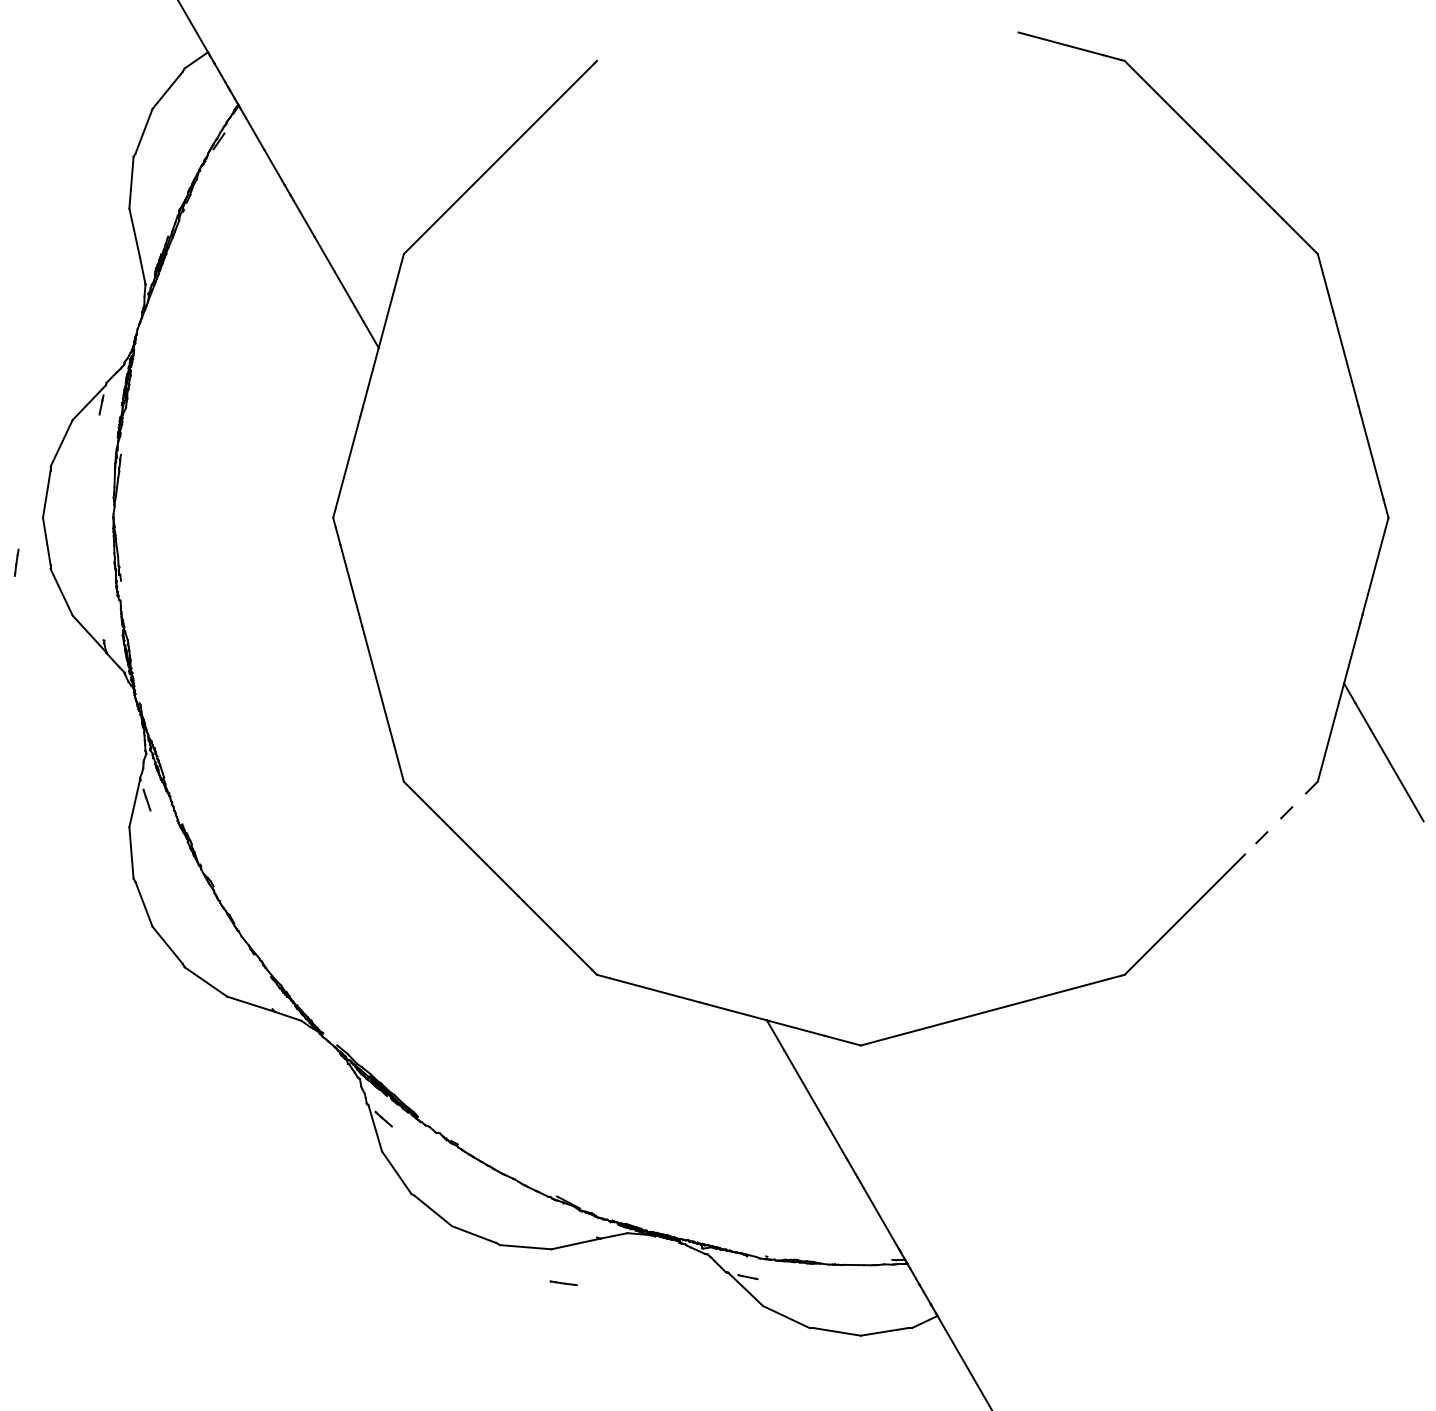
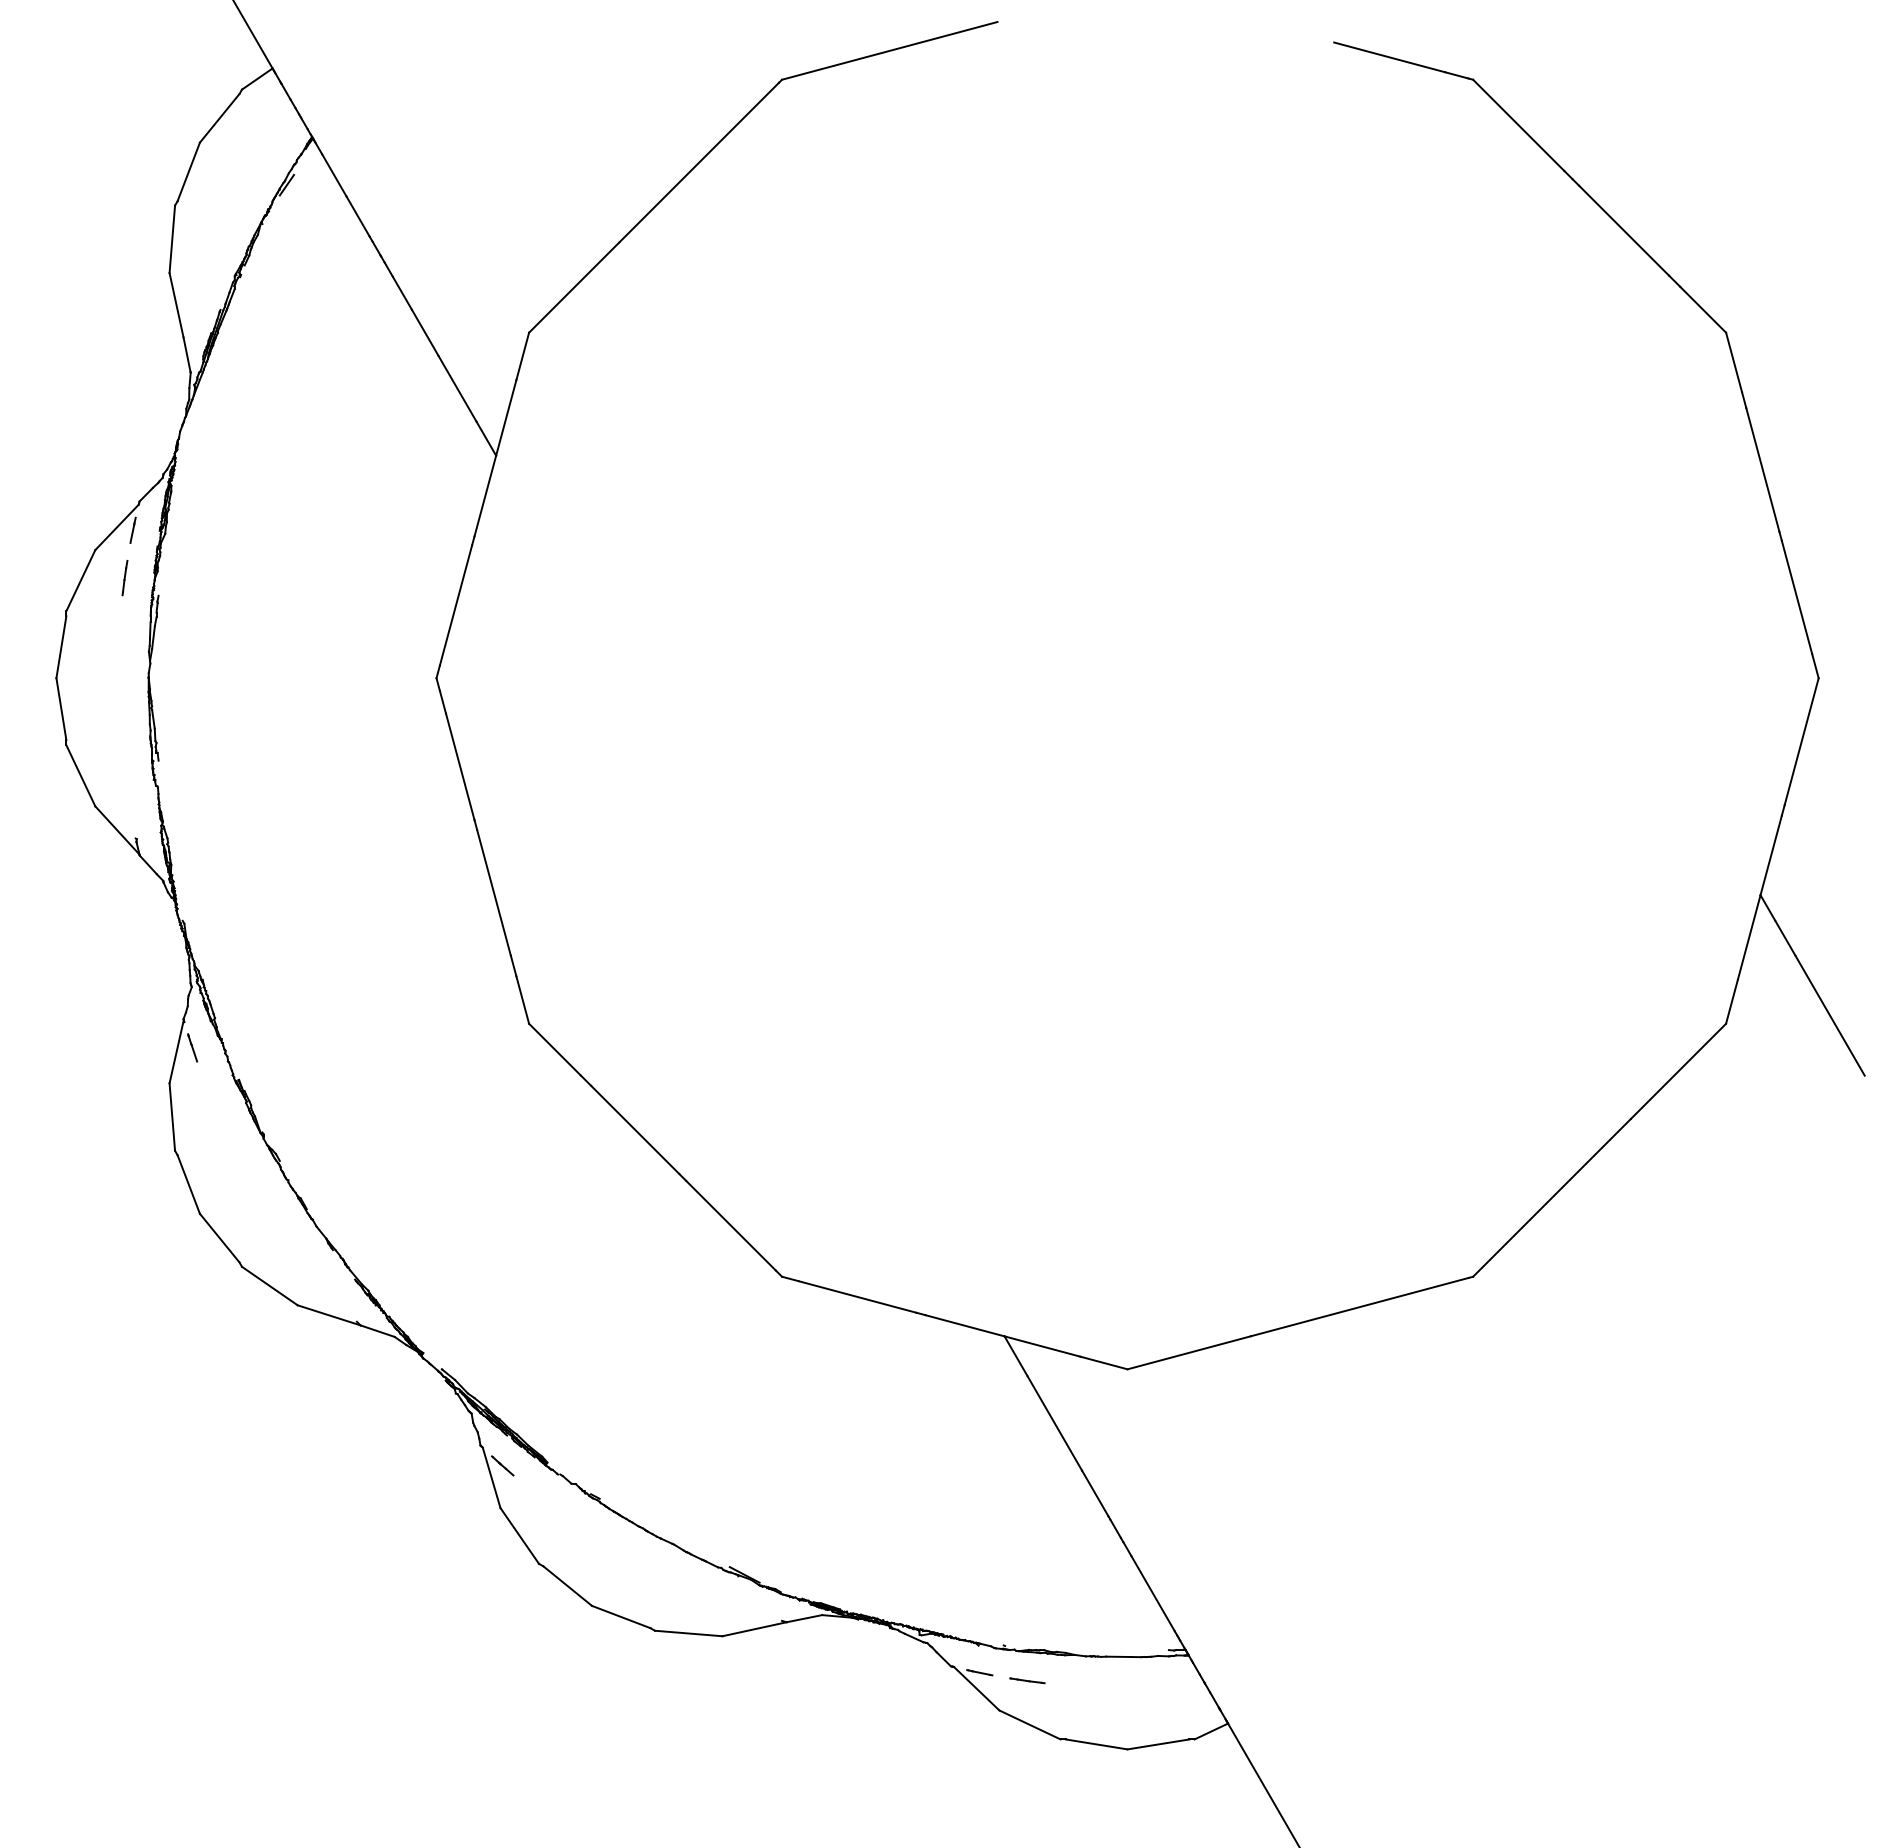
line: (679, 38) -> (889, 50), added
line: (16, 563) -> (124, 578), moved
line: (1281, 818) -> (1678, 1071), dashed -> solid
line: (563, 1283) -> (1027, 1680), moved

